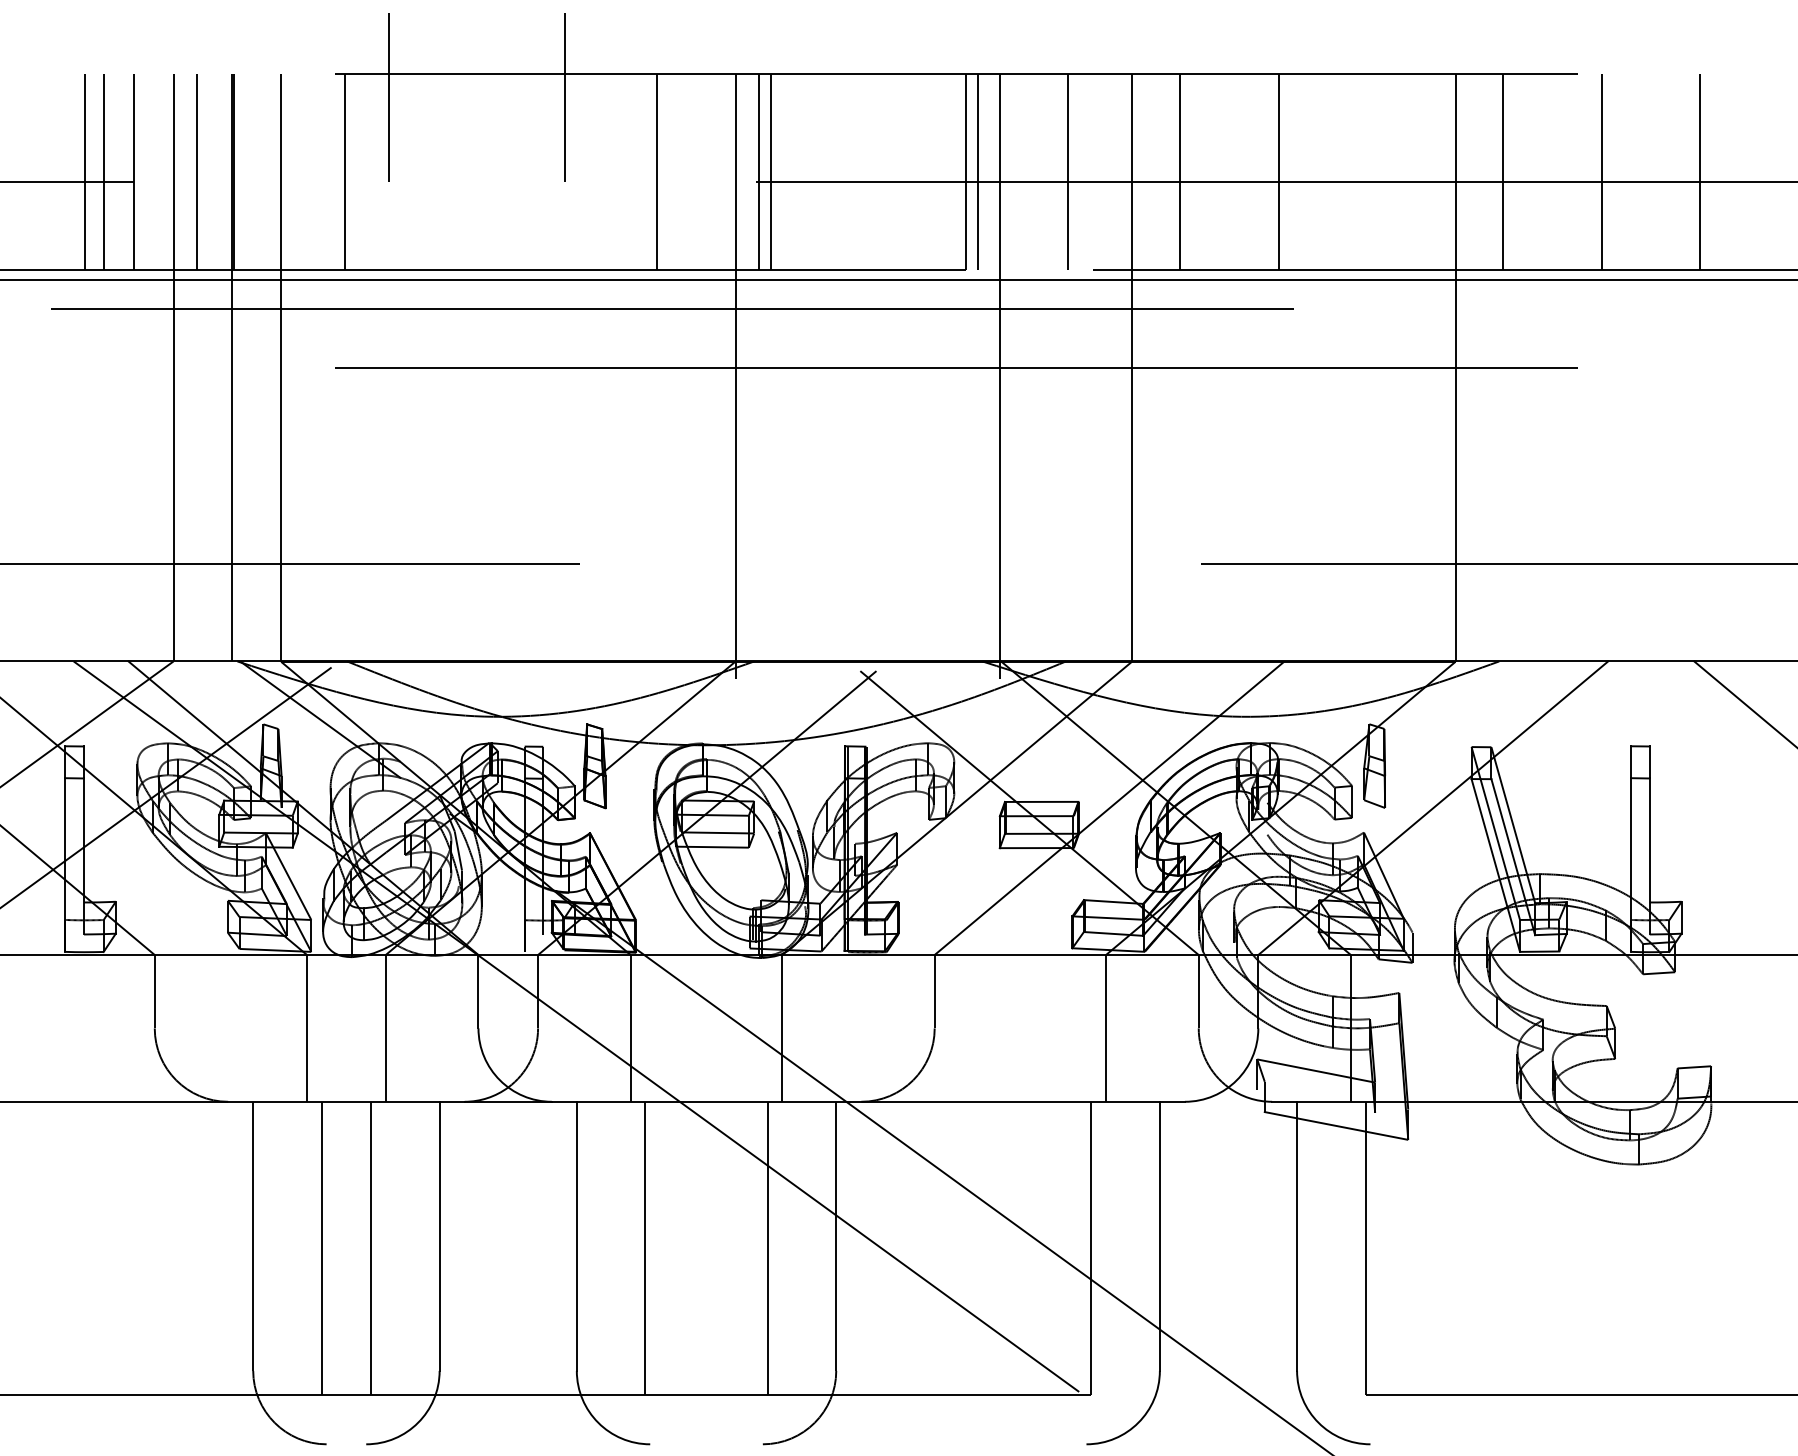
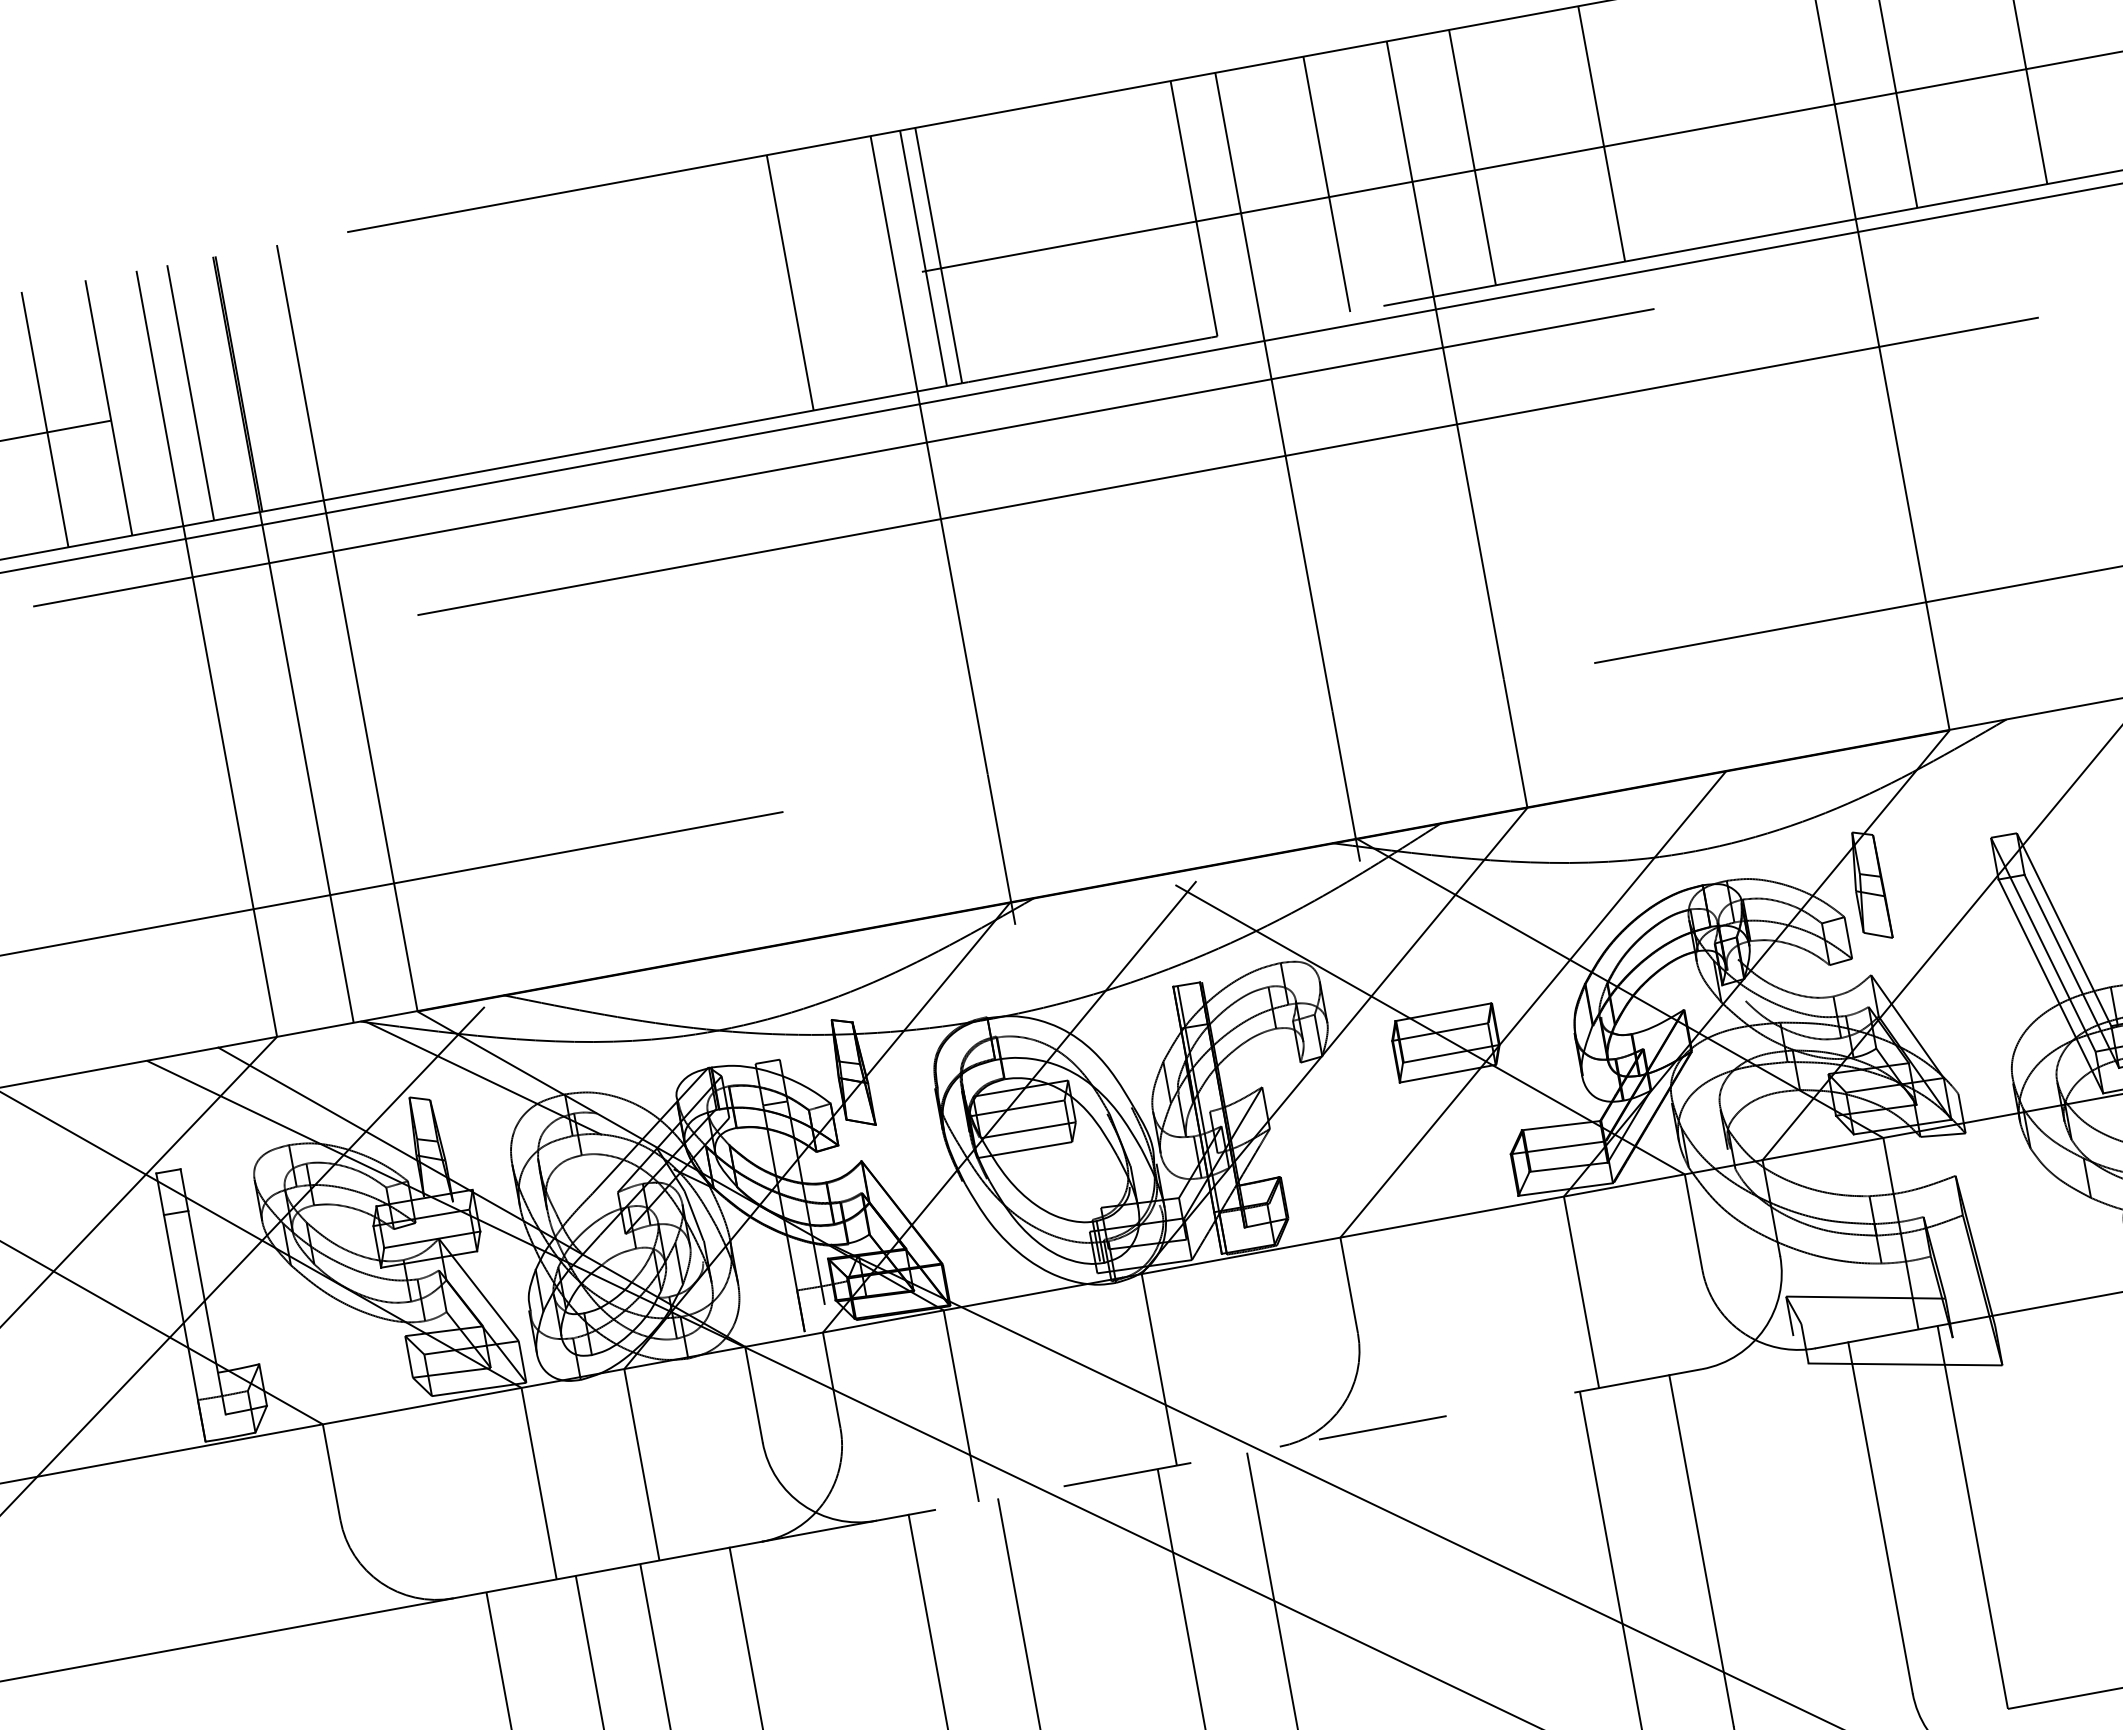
line: (388, 96) -> (422, 248), removed
line: (564, 96) -> (651, 206), removed
line: (103, 172) -> (68, 415), removed
line: (345, 172) -> (384, 357), removed
line: (977, 172) -> (1208, 206), removed
line: (868, 1101) -> (1289, 1444), solid -> dashed

